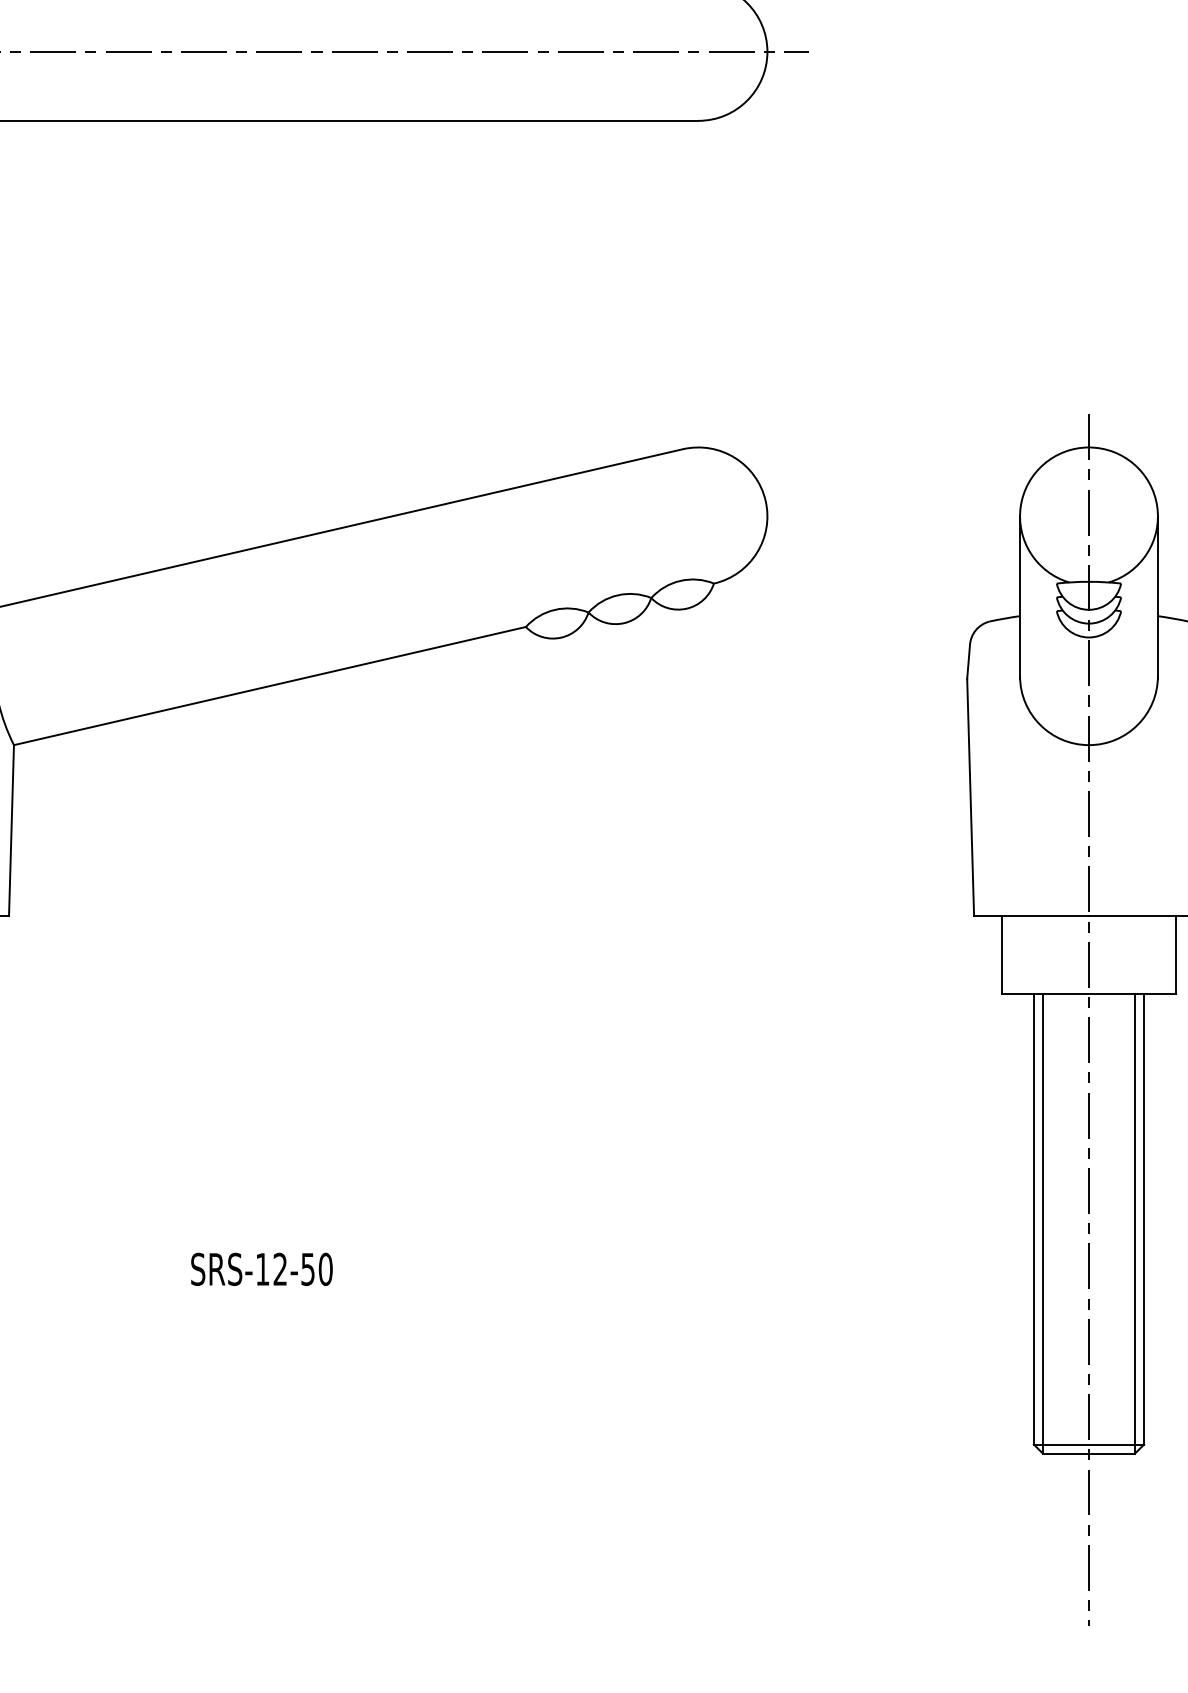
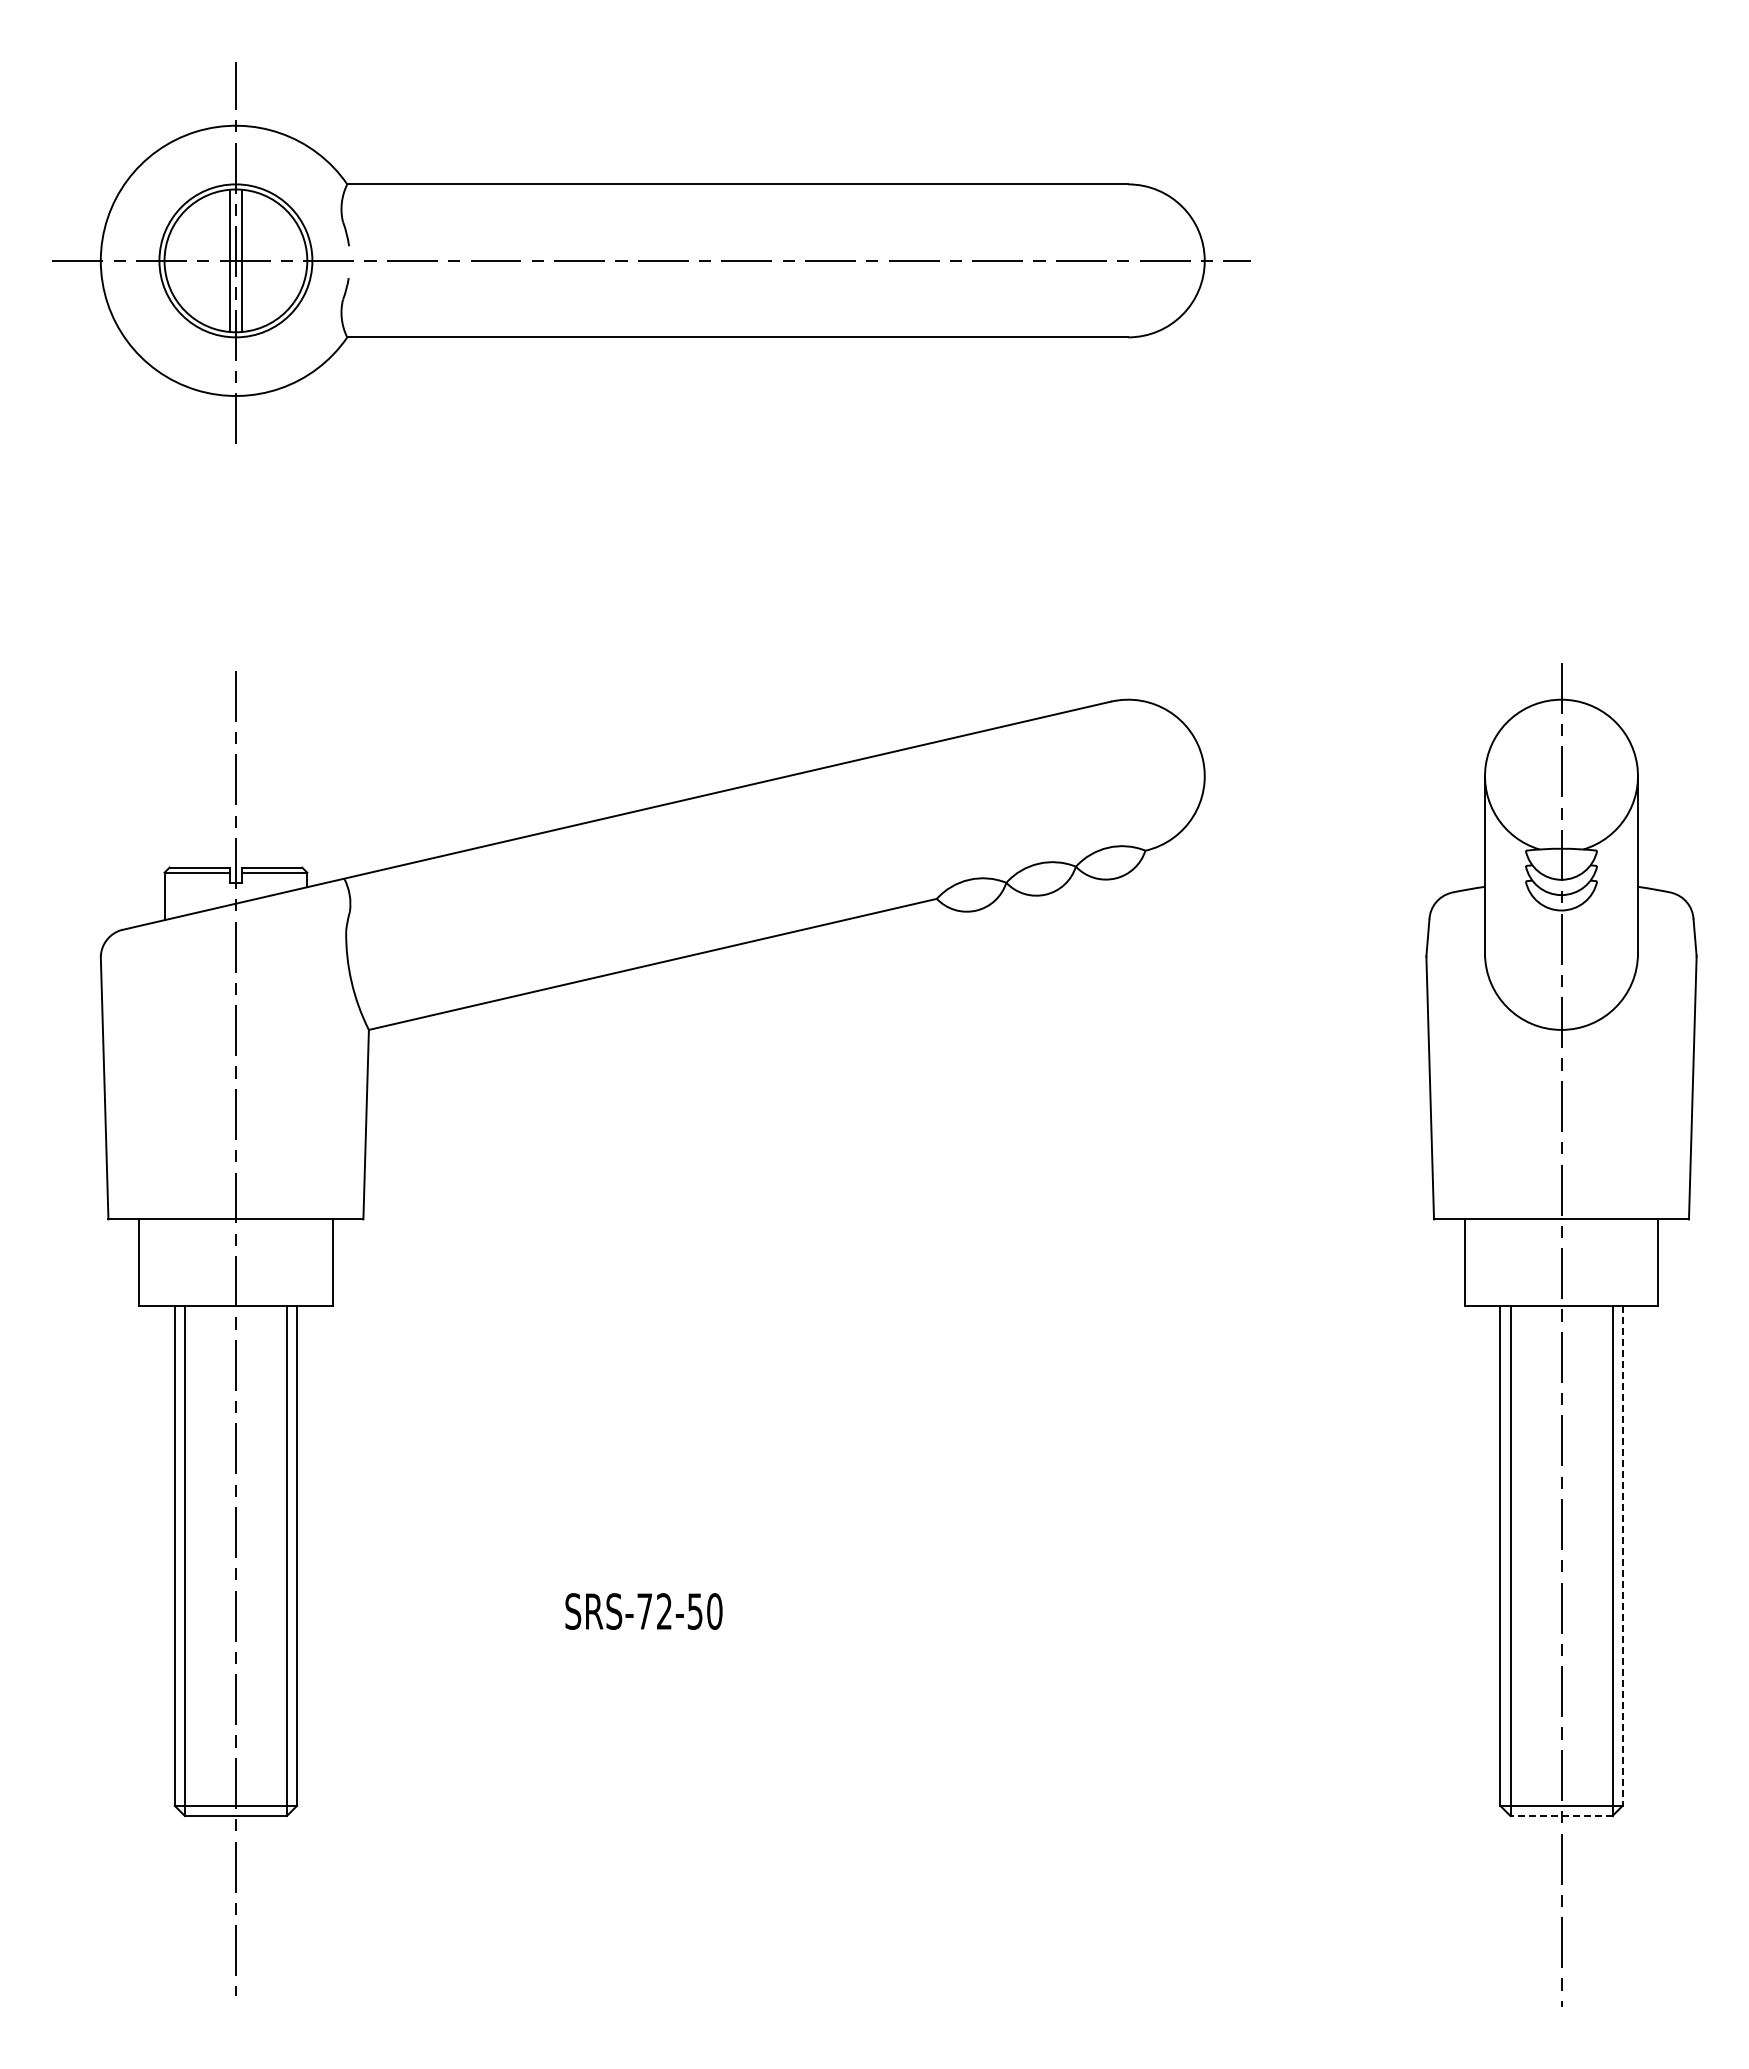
line: (1143, 1218) -> (1622, 1555), solid -> dashed
text: (262, 1269) -> (644, 1611), SRS-12-50 -> SRS-72-50
line: (1088, 1454) -> (1561, 1816), solid -> dashed

